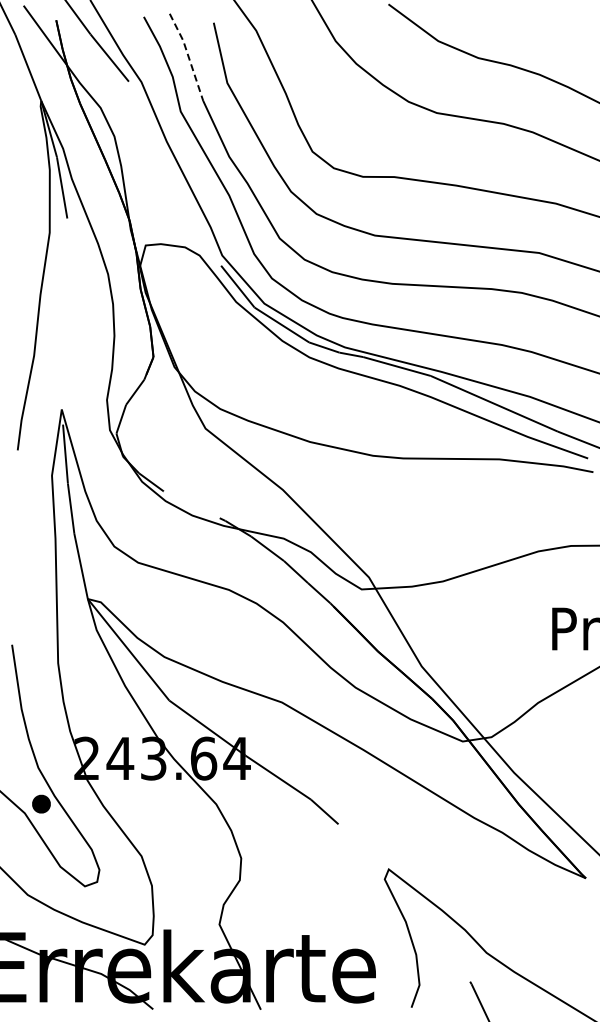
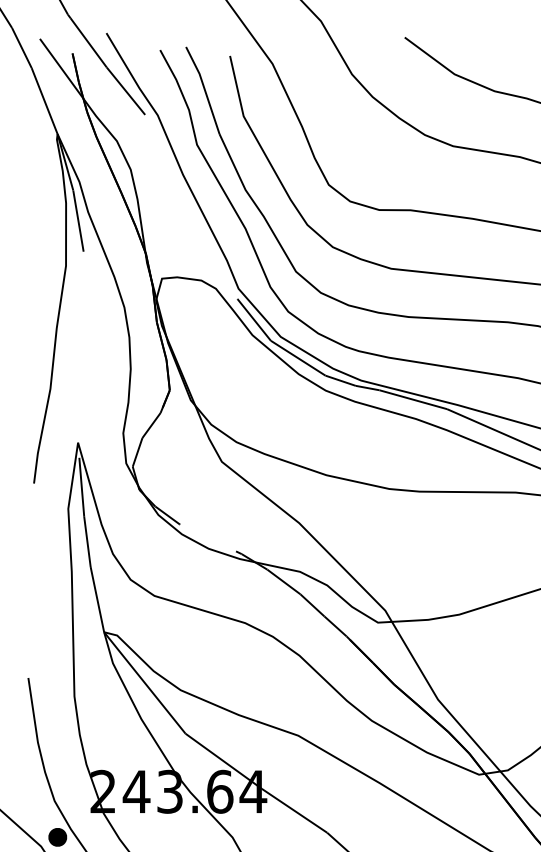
line: (188, 55) -> (204, 88), dashed -> solid

